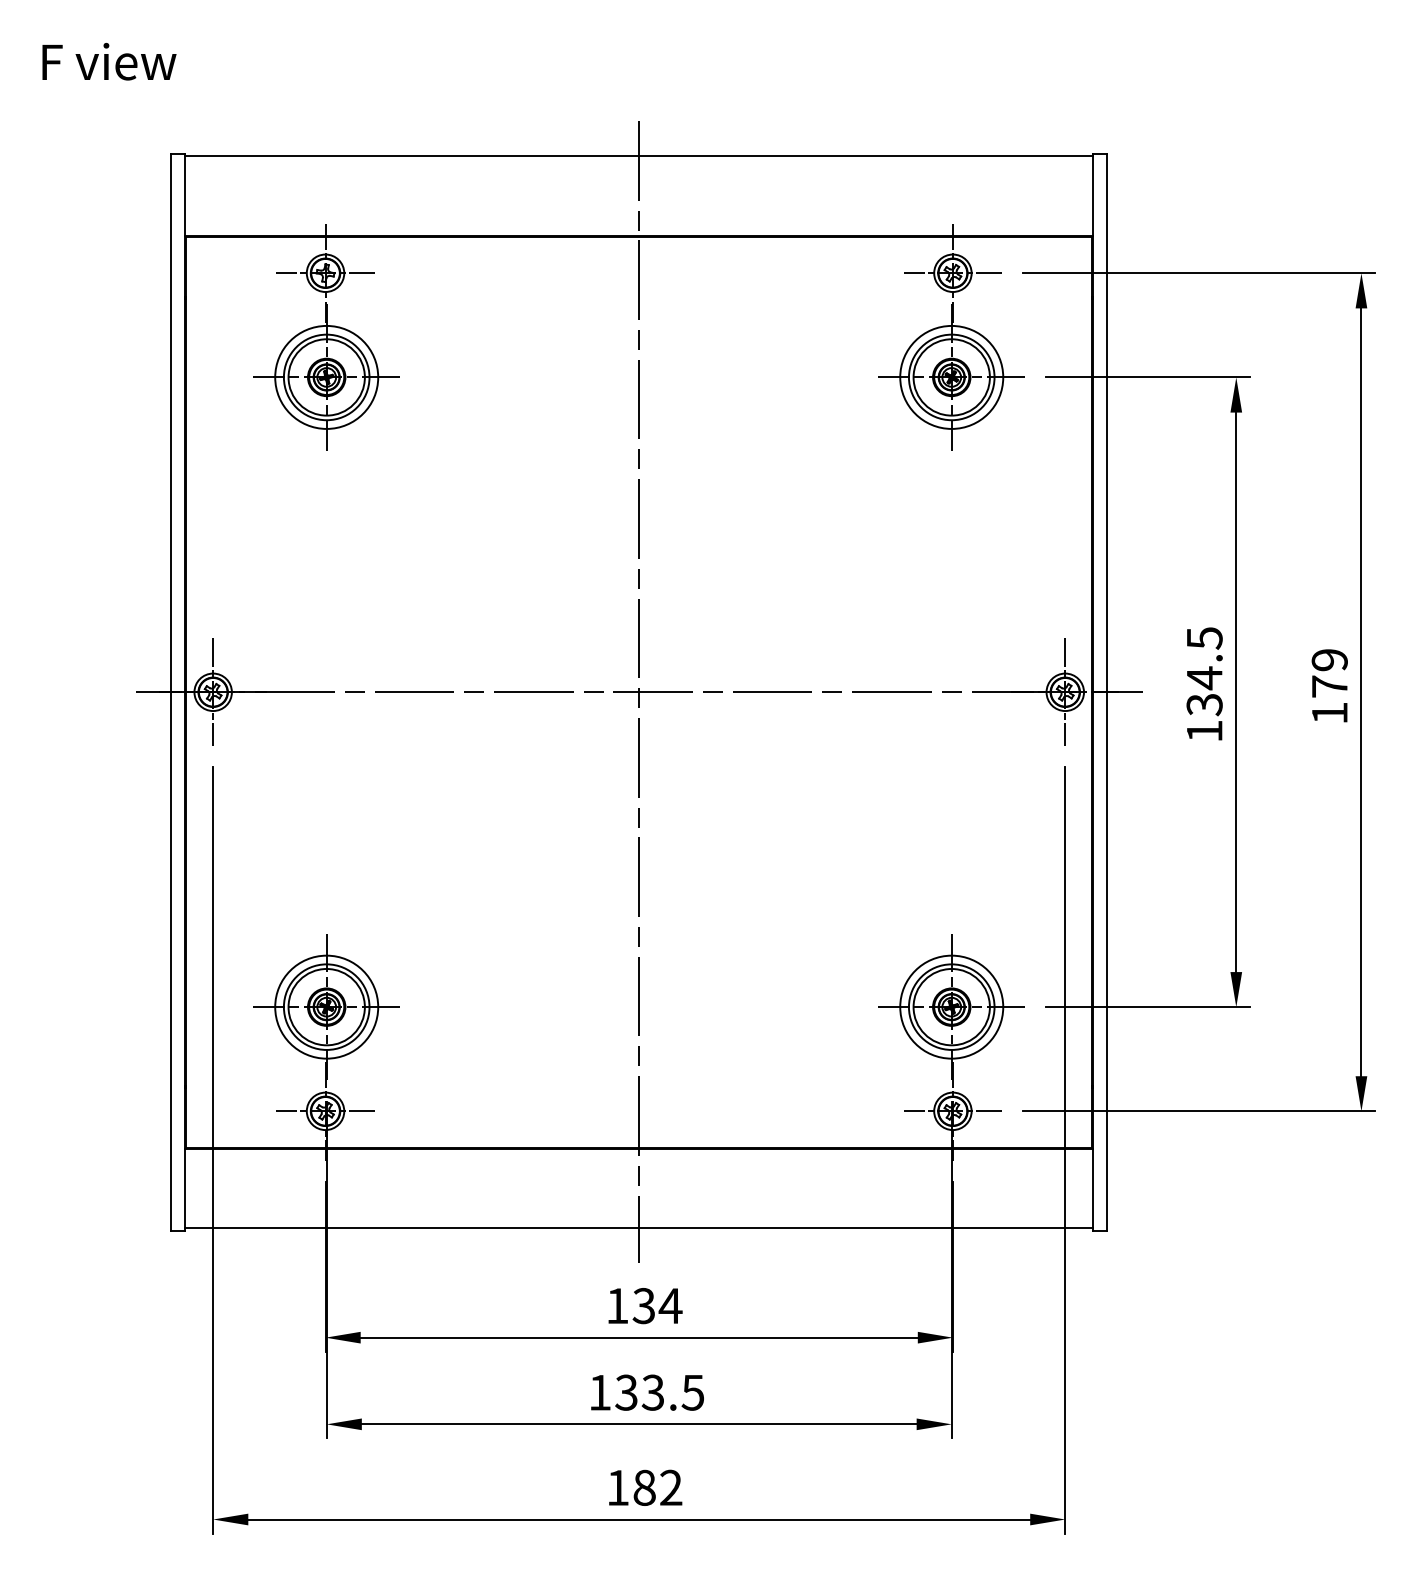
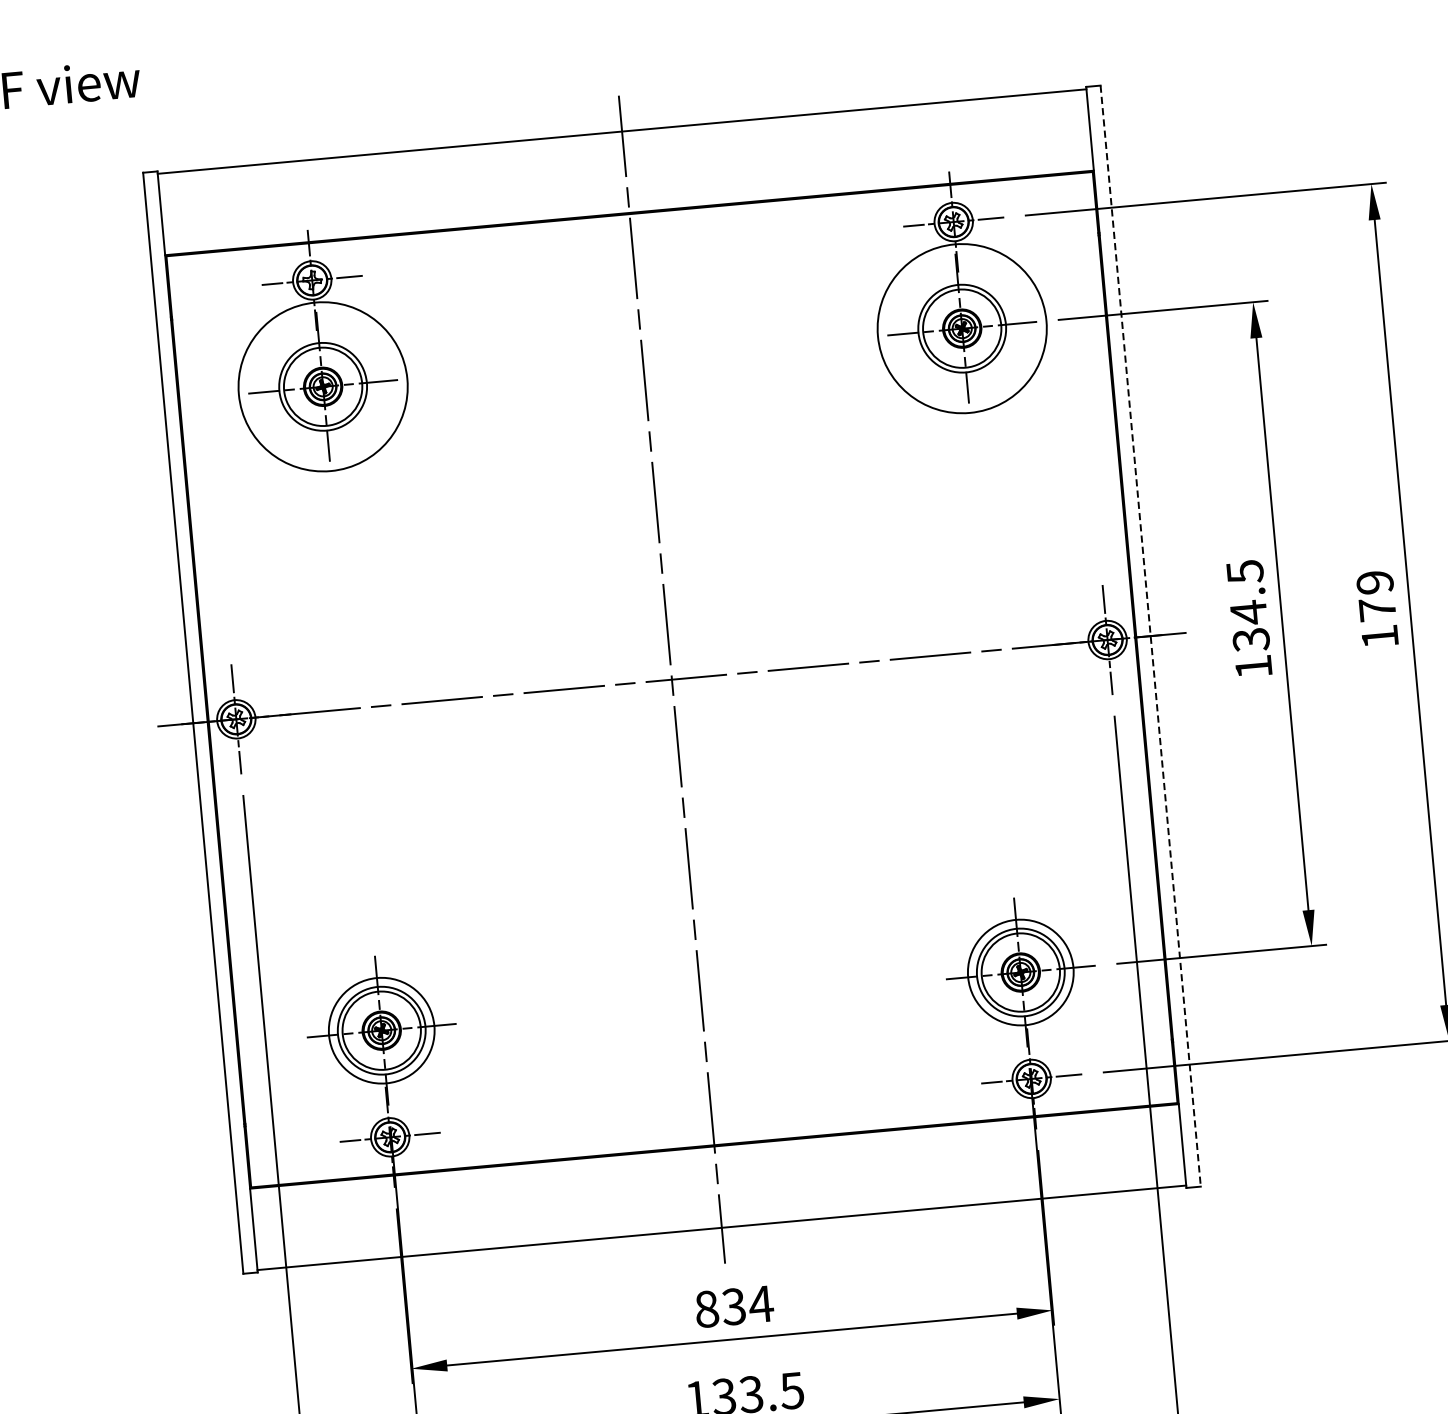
circle: (326, 376) -> (322, 385), size x1.6
circle: (951, 376) -> (961, 327), size x1.6
line: (1107, 692) -> (1150, 636), solid -> dashed
text: (617, 1306) -> (706, 1309), 134 -> 834

